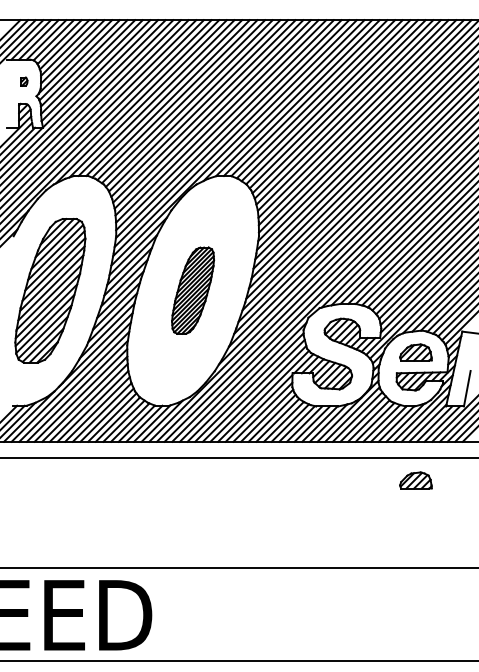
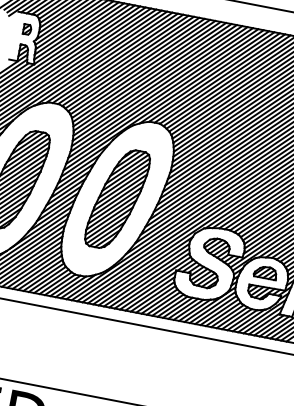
part: (24, 81) -> (27, 29), size x1.67
part: (192, 290) -> (117, 198), size x1.67
part: (415, 480) -> (248, 362), removed

